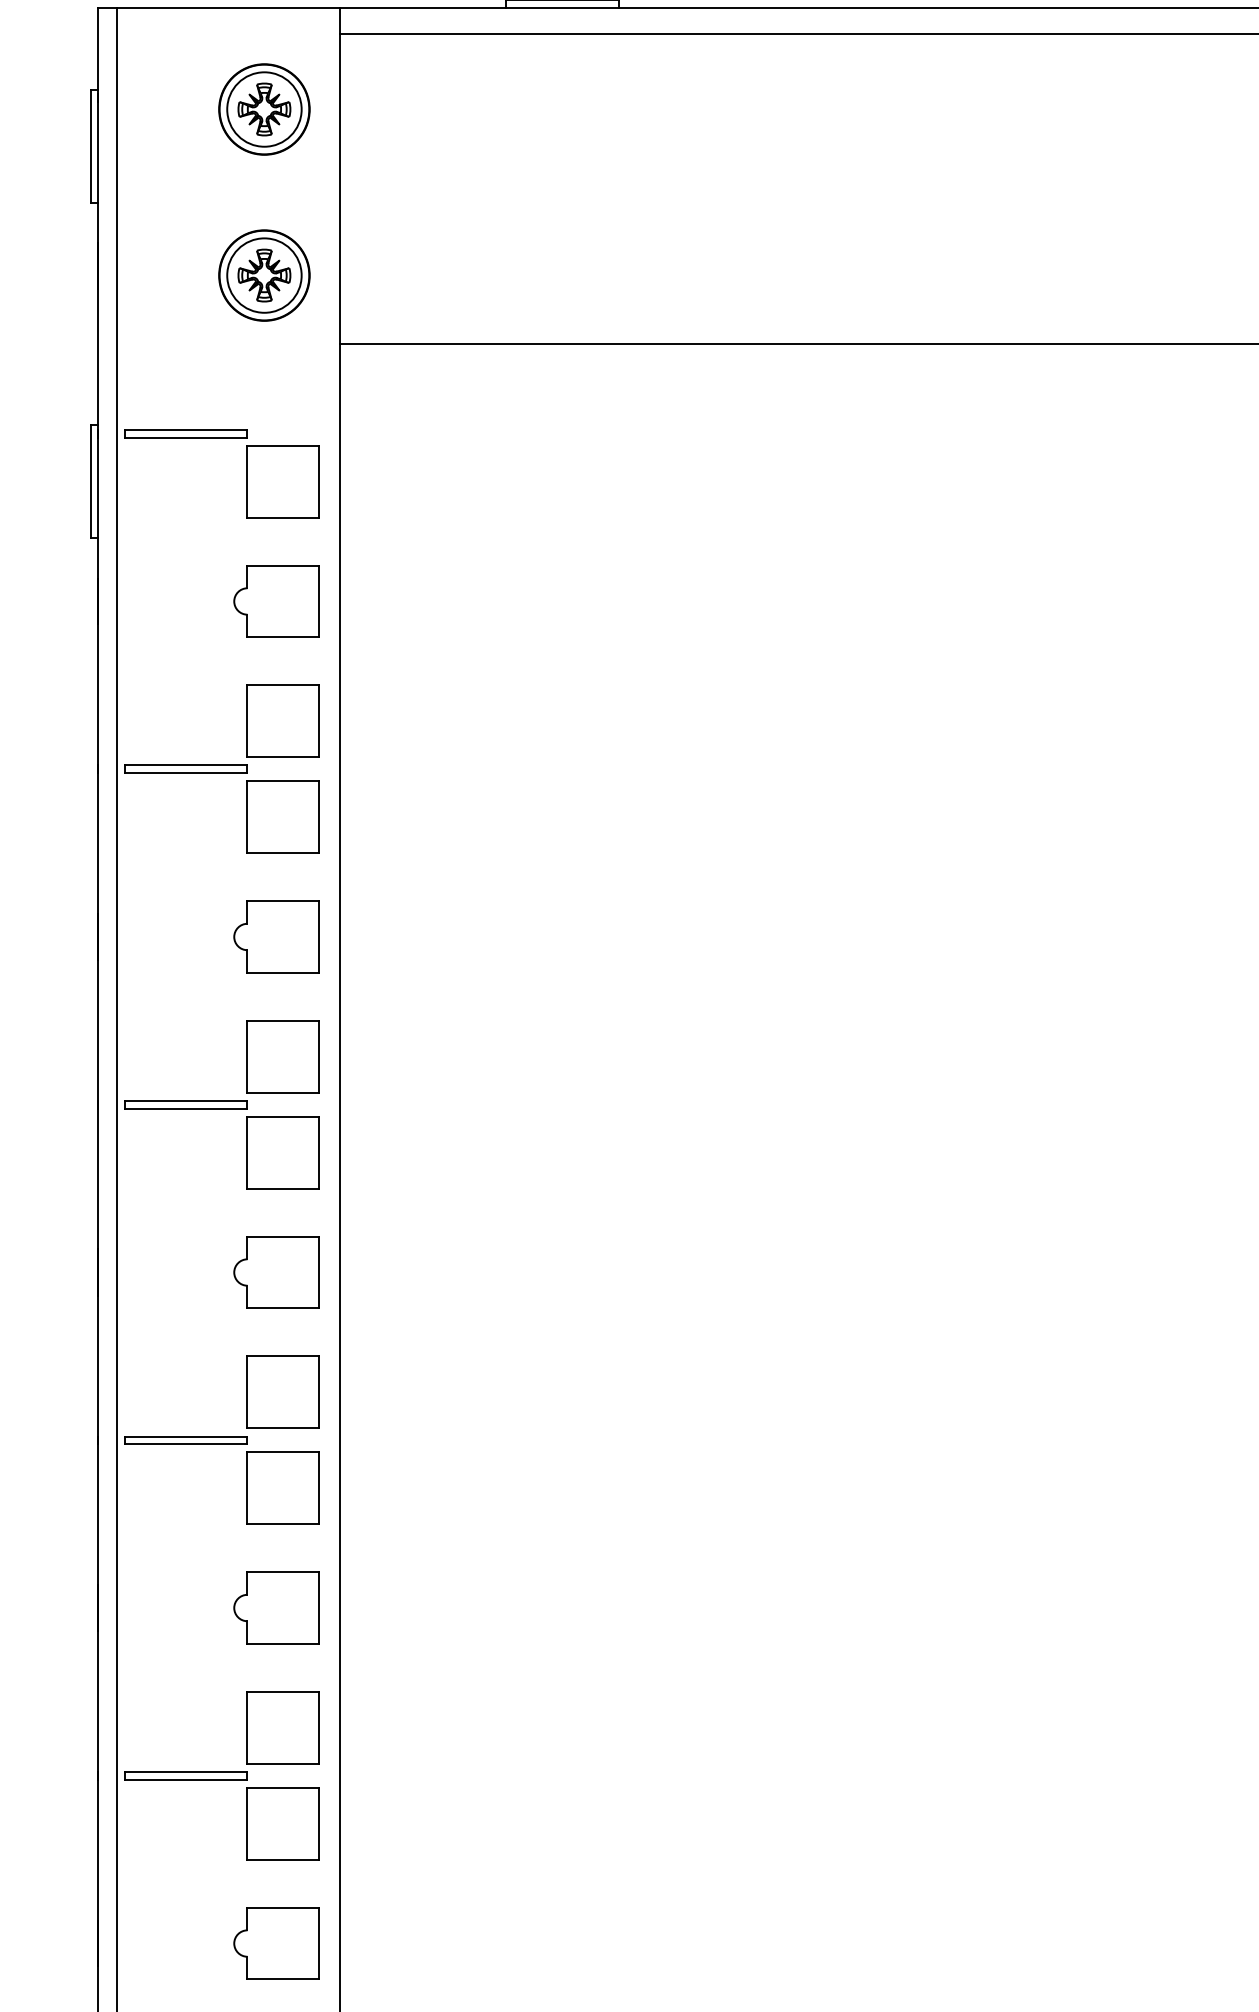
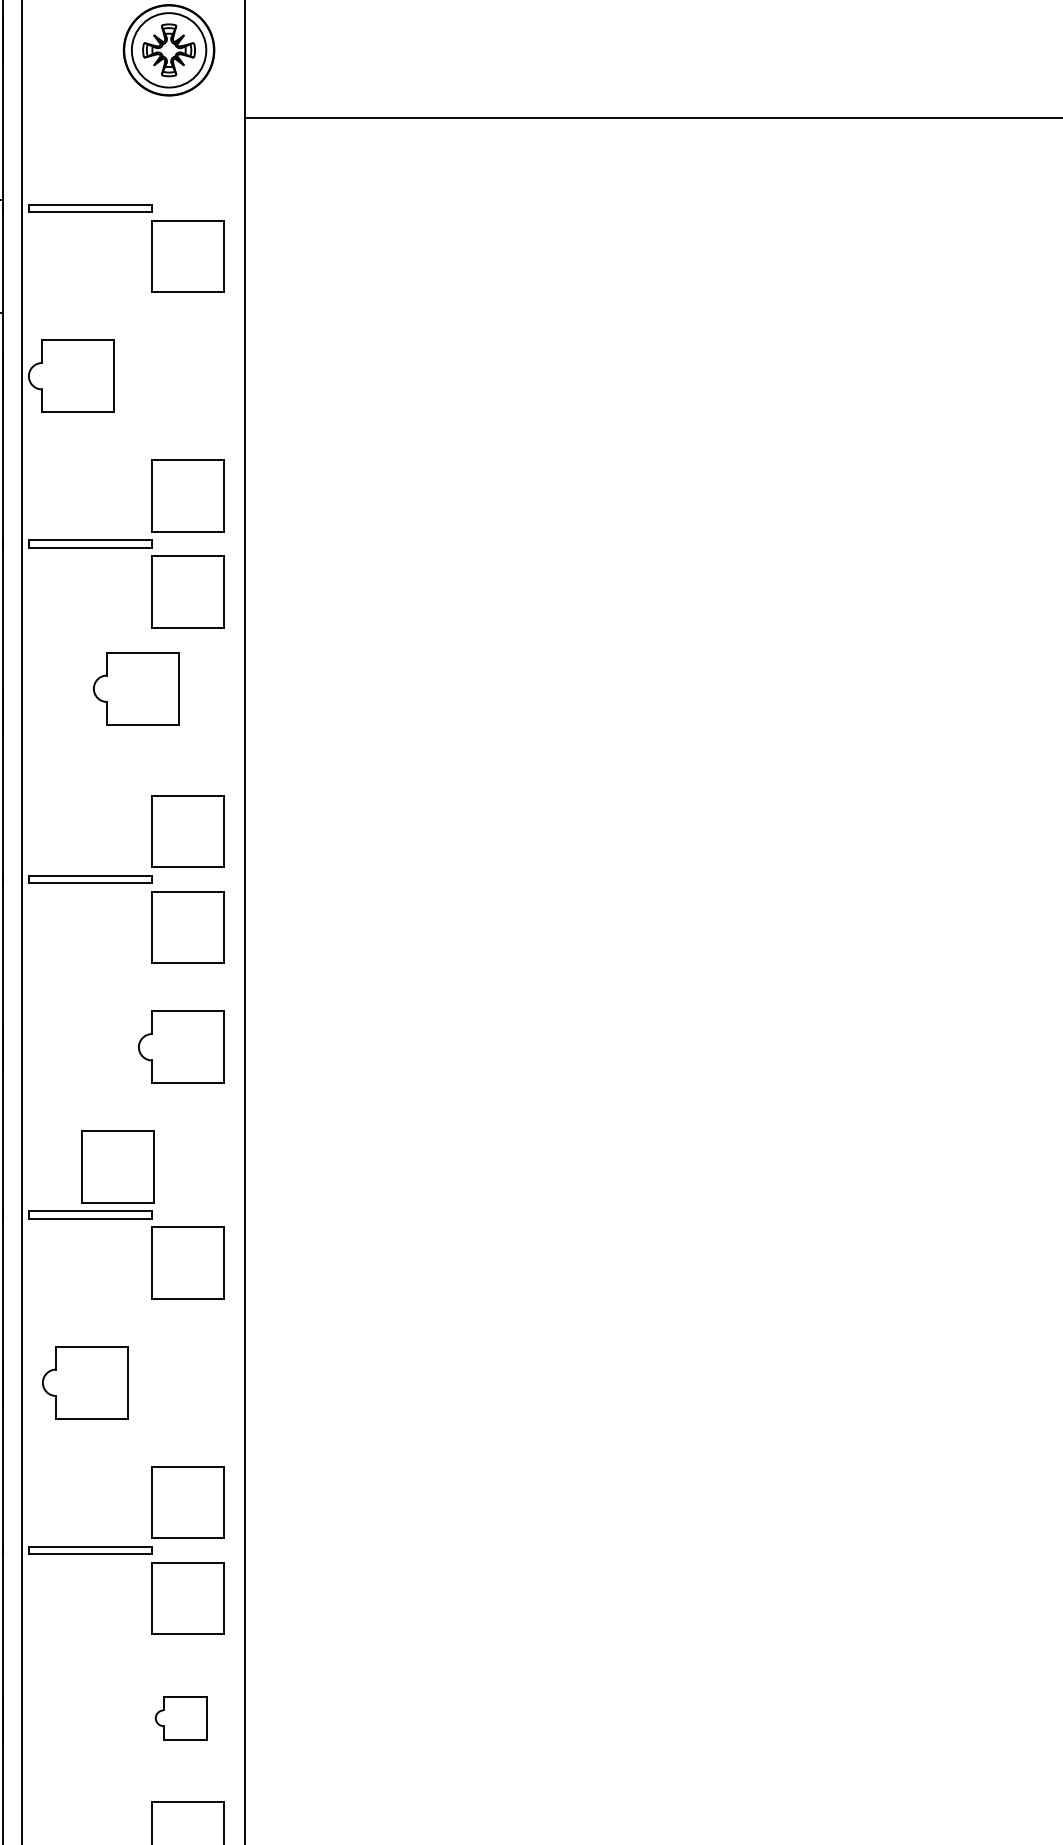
part: (276, 601) -> (71, 376), moved
part: (276, 936) -> (136, 688), moved
part: (282, 1391) -> (117, 1166), moved
part: (276, 1607) -> (85, 1382), moved
part: (276, 1943) -> (181, 1718), size x0.6

